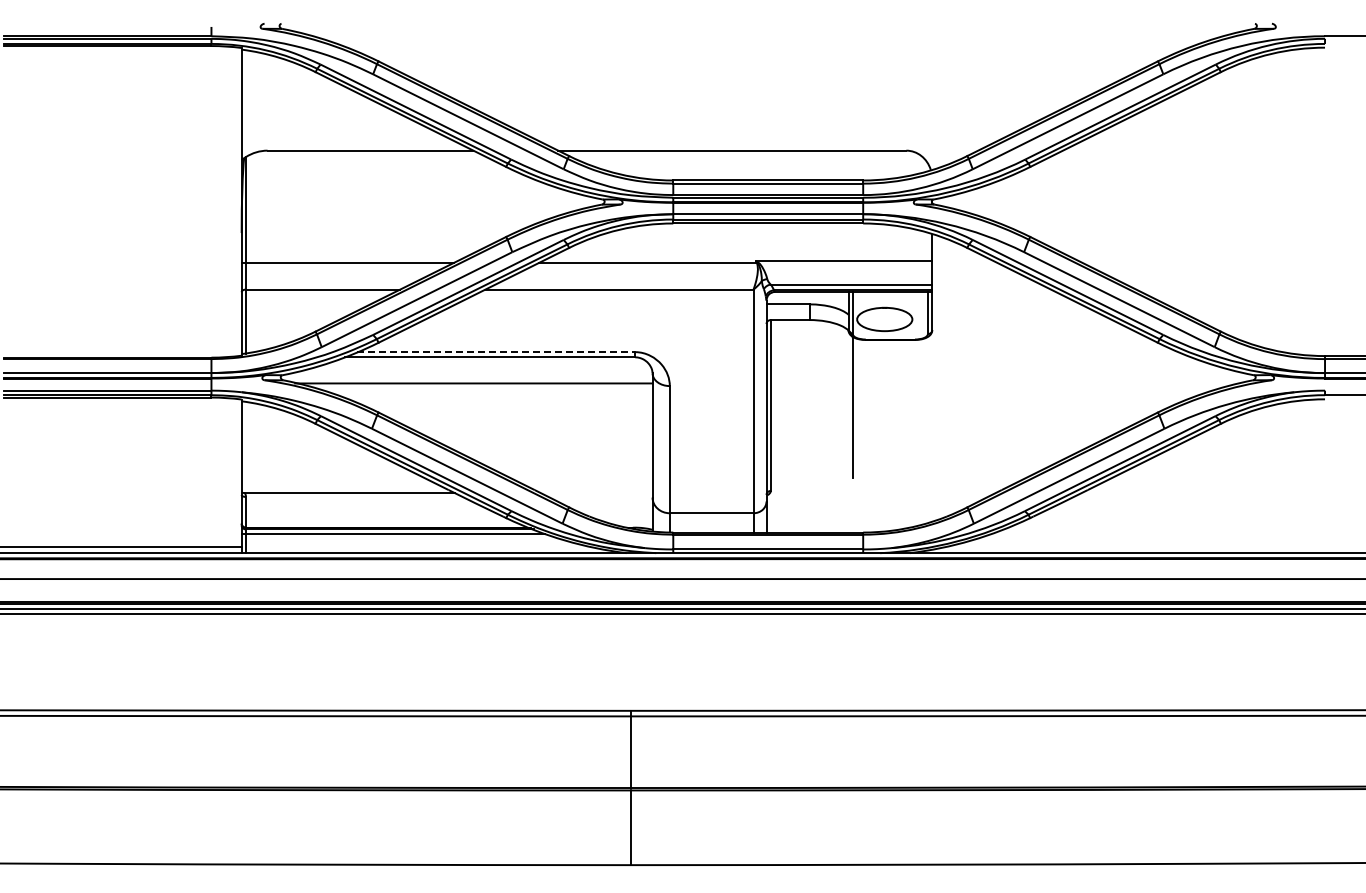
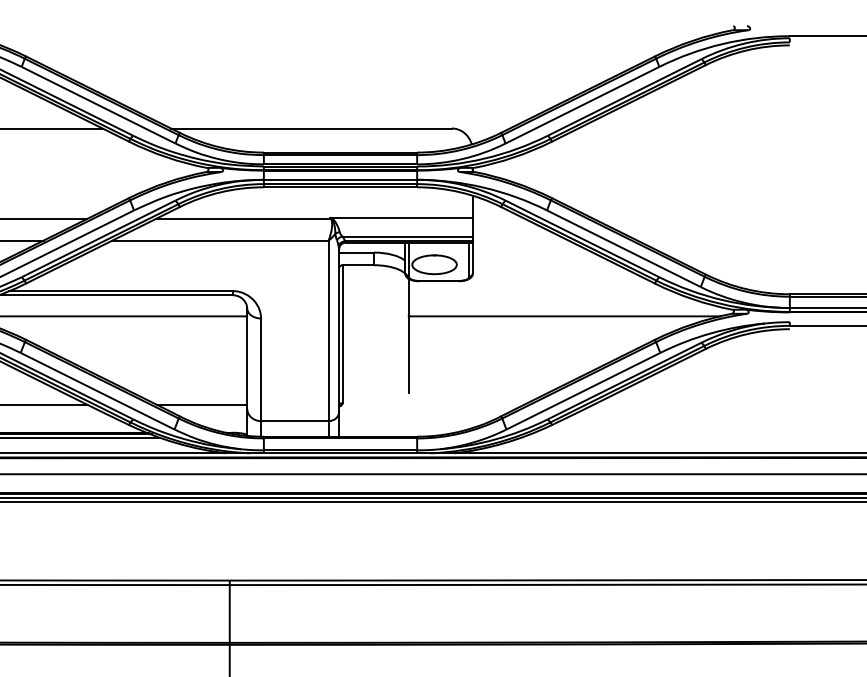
line: (496, 352) -> (121, 291), dashed -> solid
line: (1045, 383) -> (564, 316), added
line: (596, 493) -> (201, 405), added

